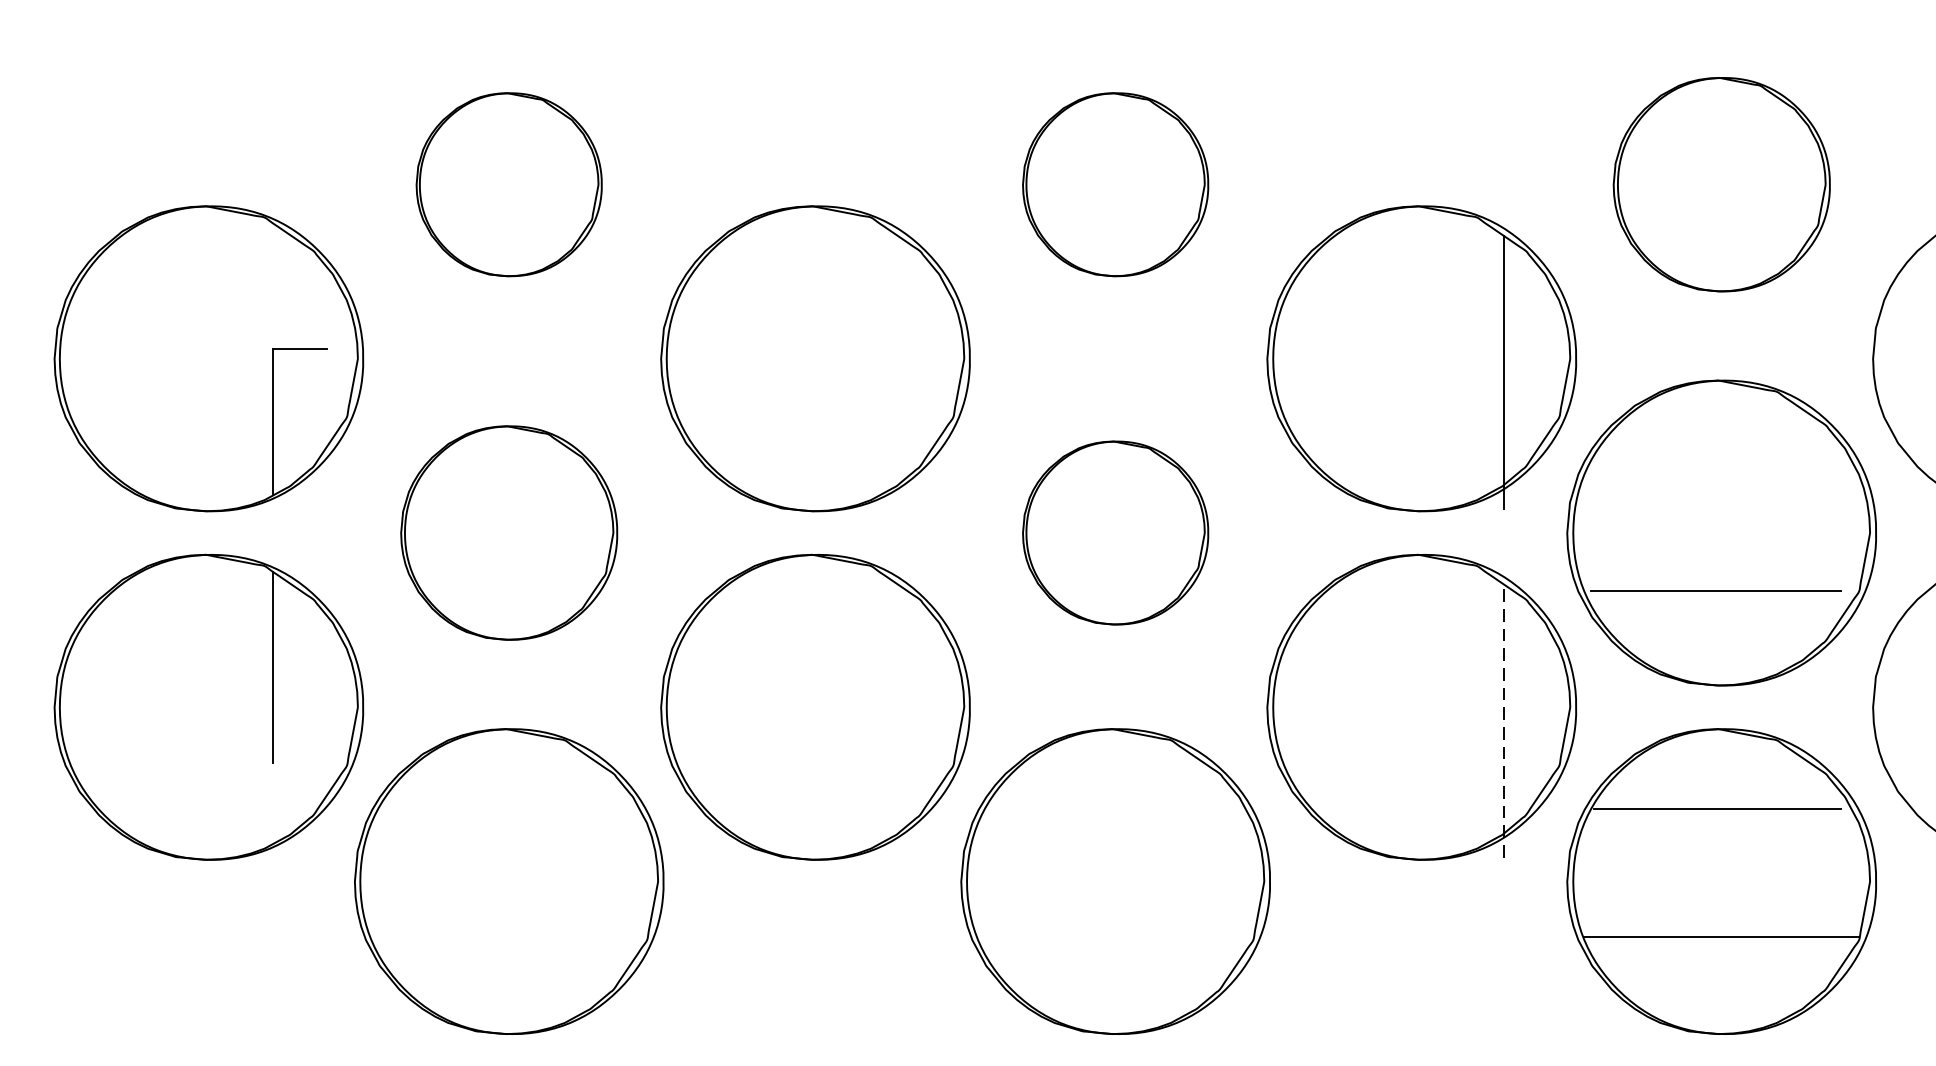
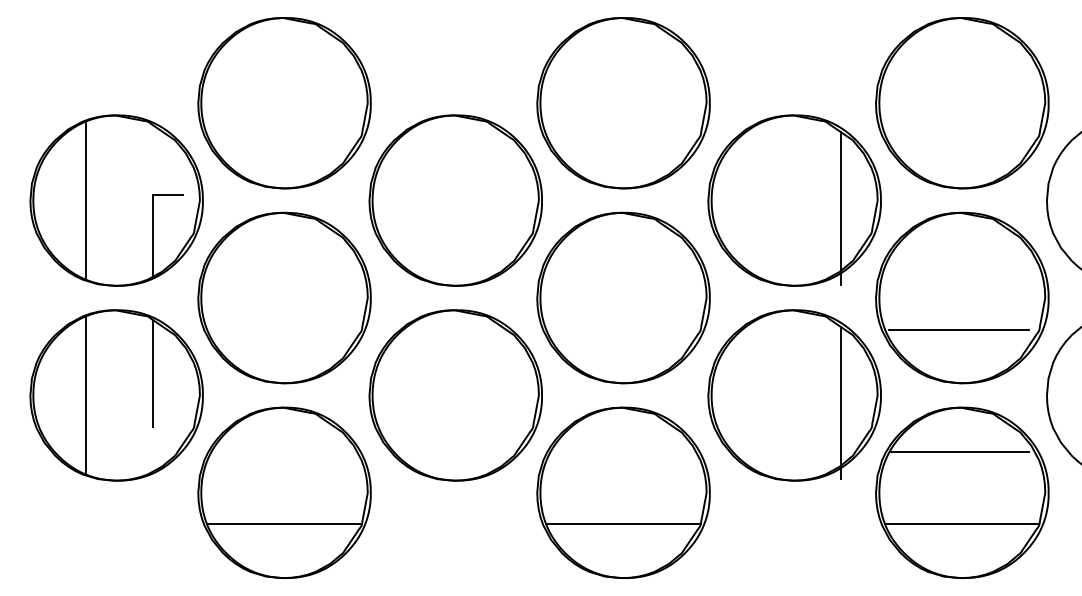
part: (509, 185) -> (284, 103), size x1.67
part: (1115, 185) -> (623, 103), size x1.67
part: (1722, 185) -> (962, 103), size x1.43
line: (153, 356) -> (85, 199), added
part: (509, 532) -> (284, 297), size x1.43
part: (1115, 532) -> (623, 297), size x1.67
line: (153, 705) -> (85, 394), added
line: (1503, 719) -> (840, 402), dashed -> solid
line: (509, 936) -> (284, 523), added
line: (1115, 936) -> (623, 523), added

